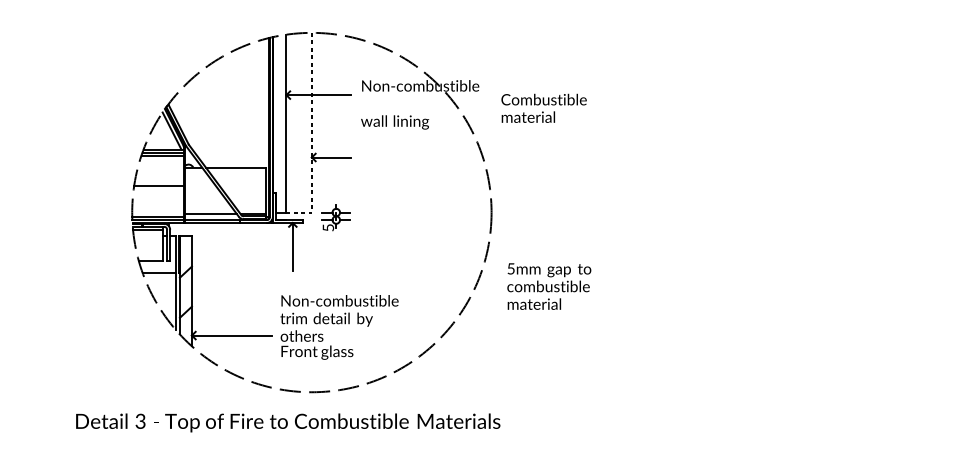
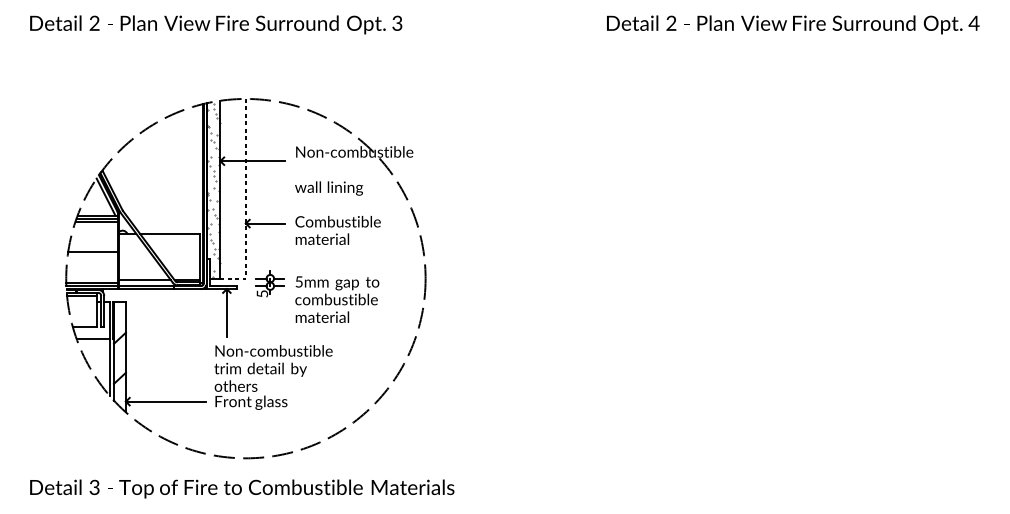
text: (543, 108) -> (337, 230), moved
hatch: (279, 124) -> (213, 190), added
text: (549, 286) -> (337, 299), moved
text: (339, 327) -> (273, 377), moved
text: (288, 422) -> (242, 488), moved

